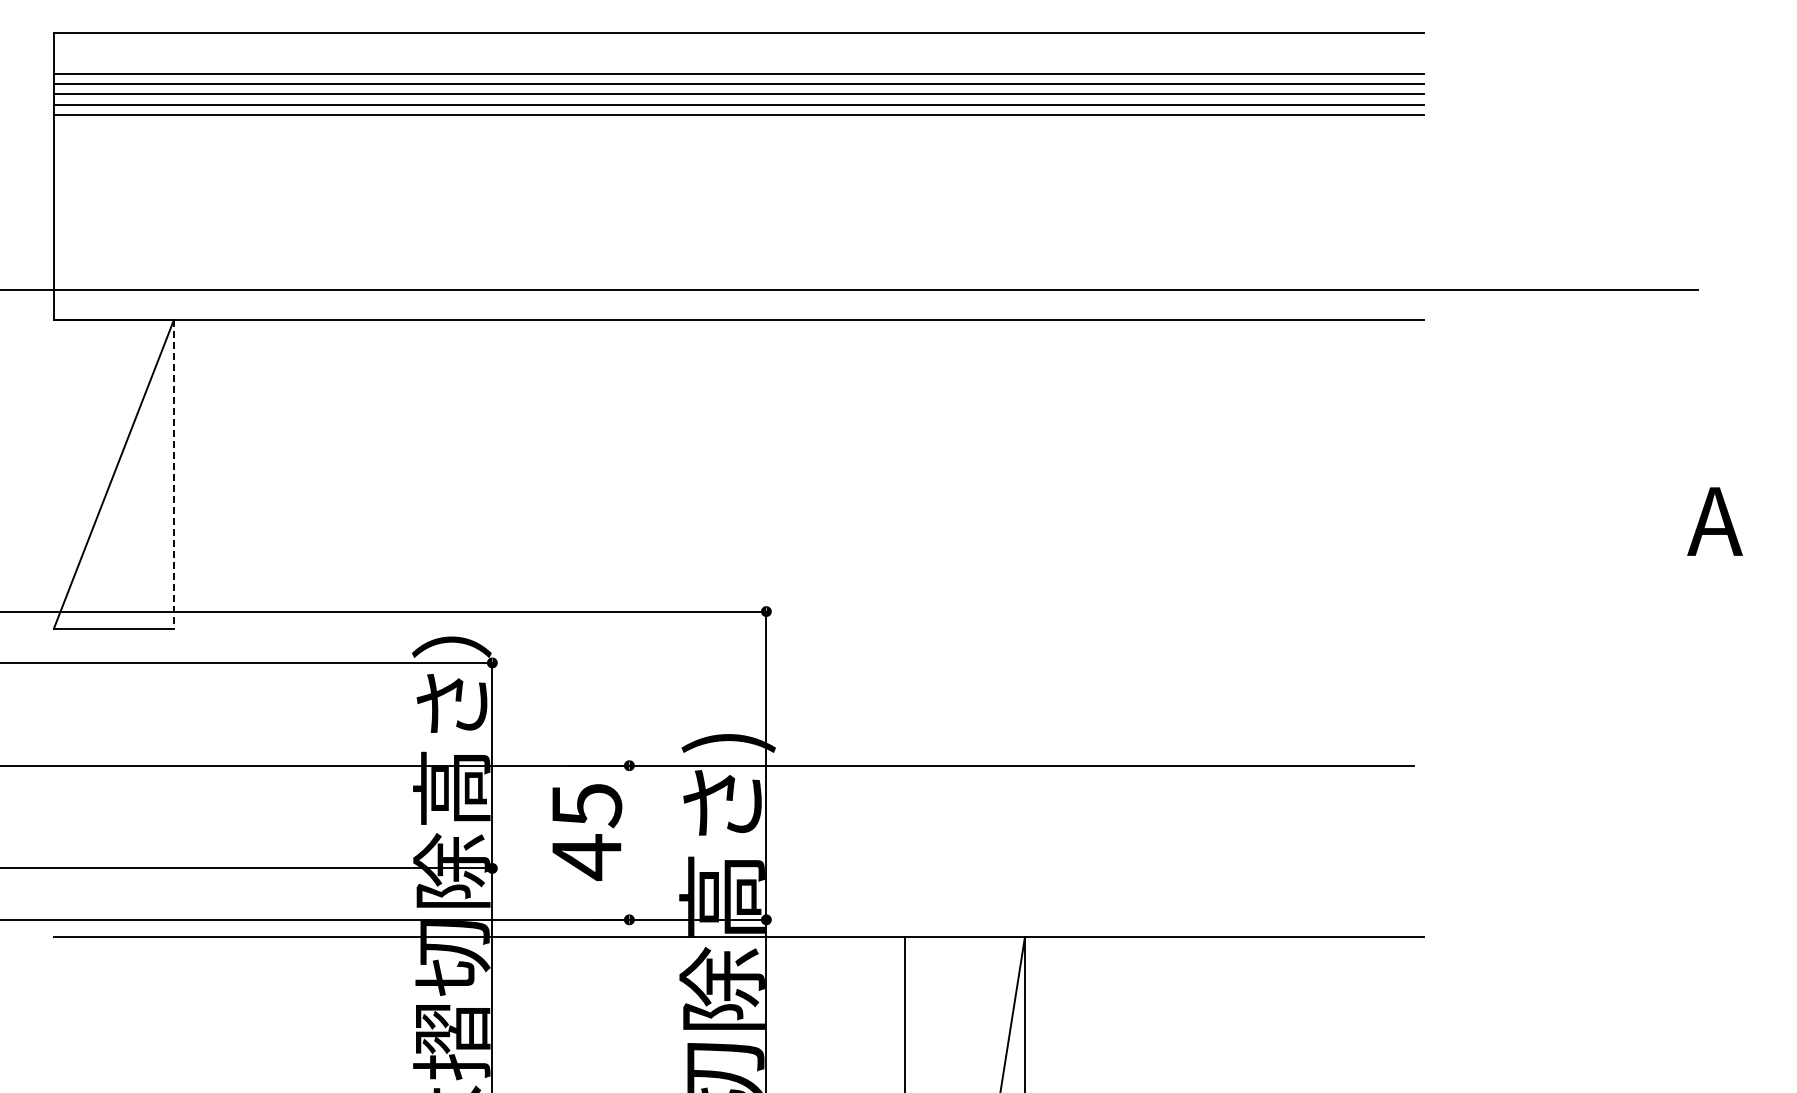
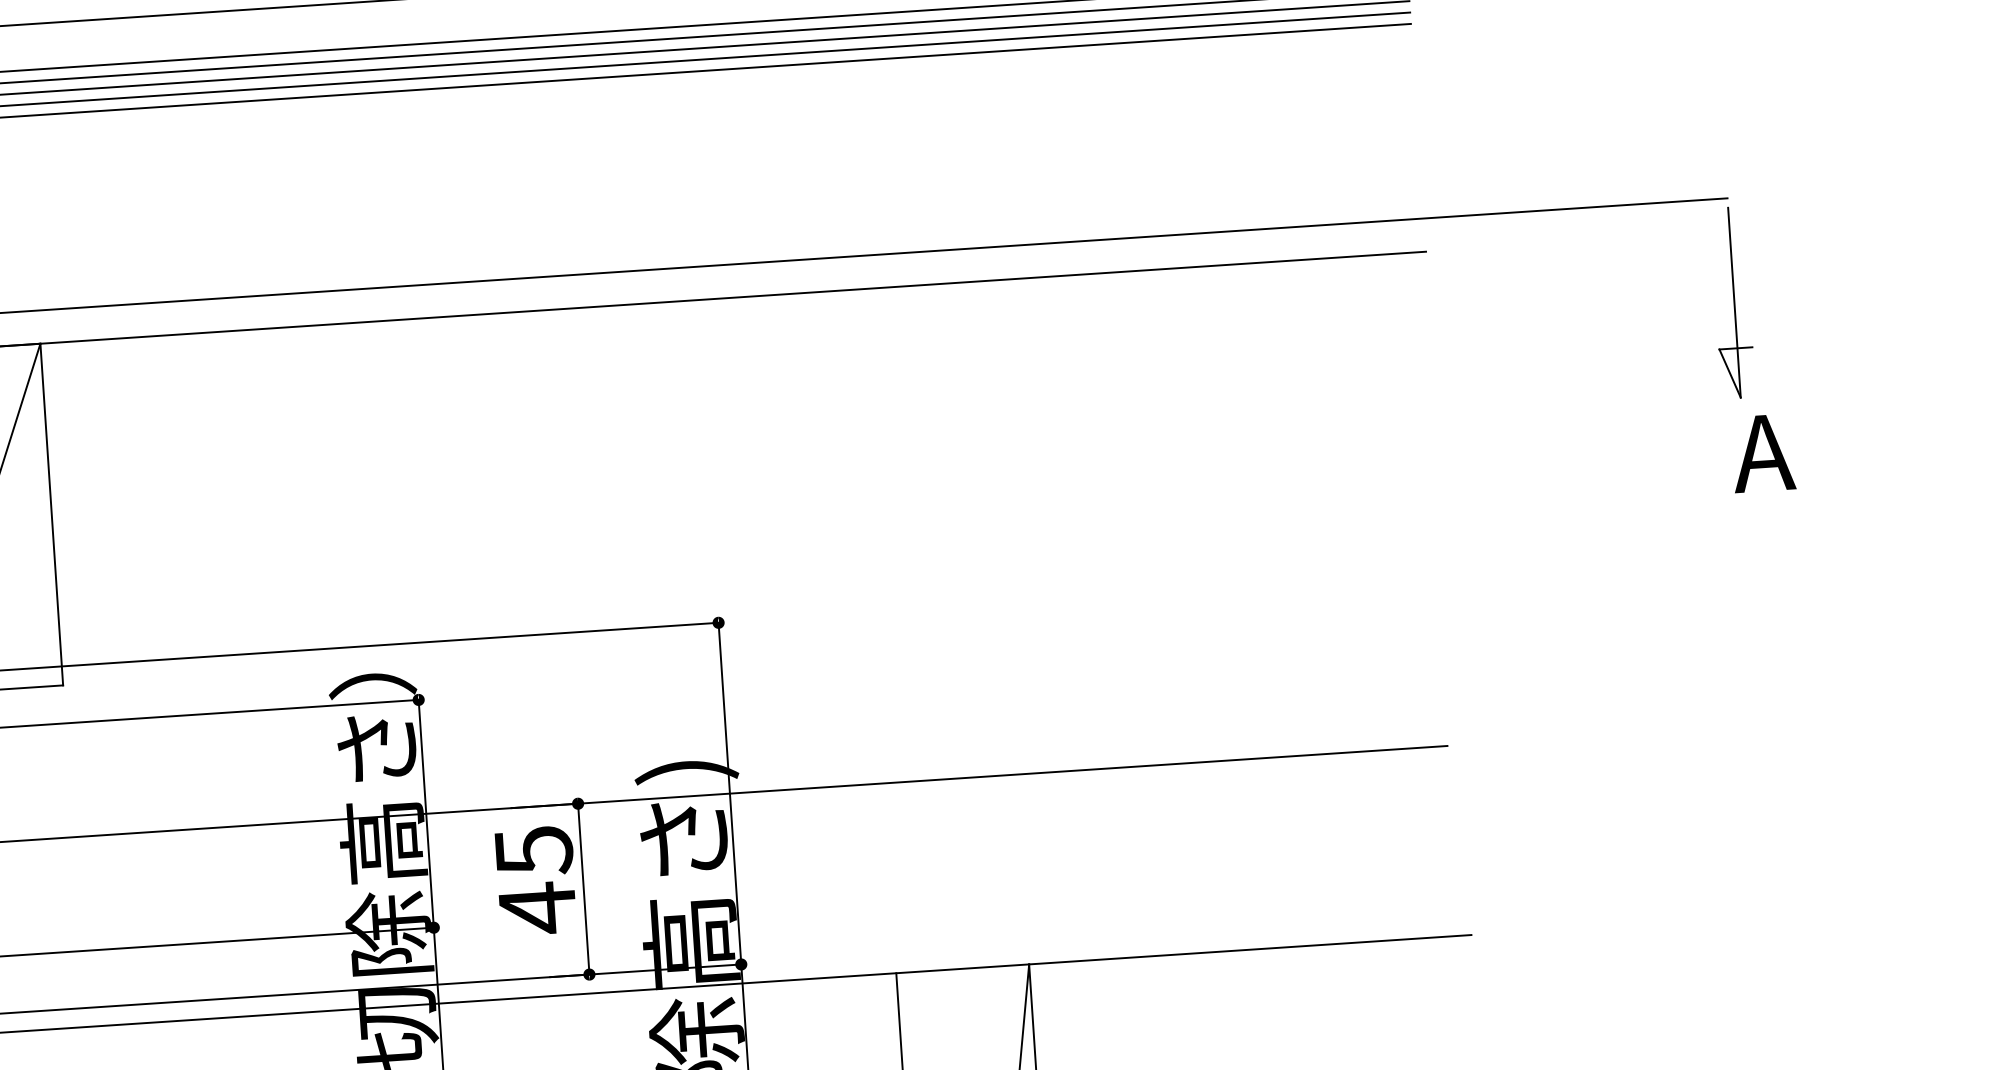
part: (1696, 384) -> (1732, 302), added
line: (173, 475) -> (51, 515), dashed -> solid
line: (629, 842) -> (583, 888), added

